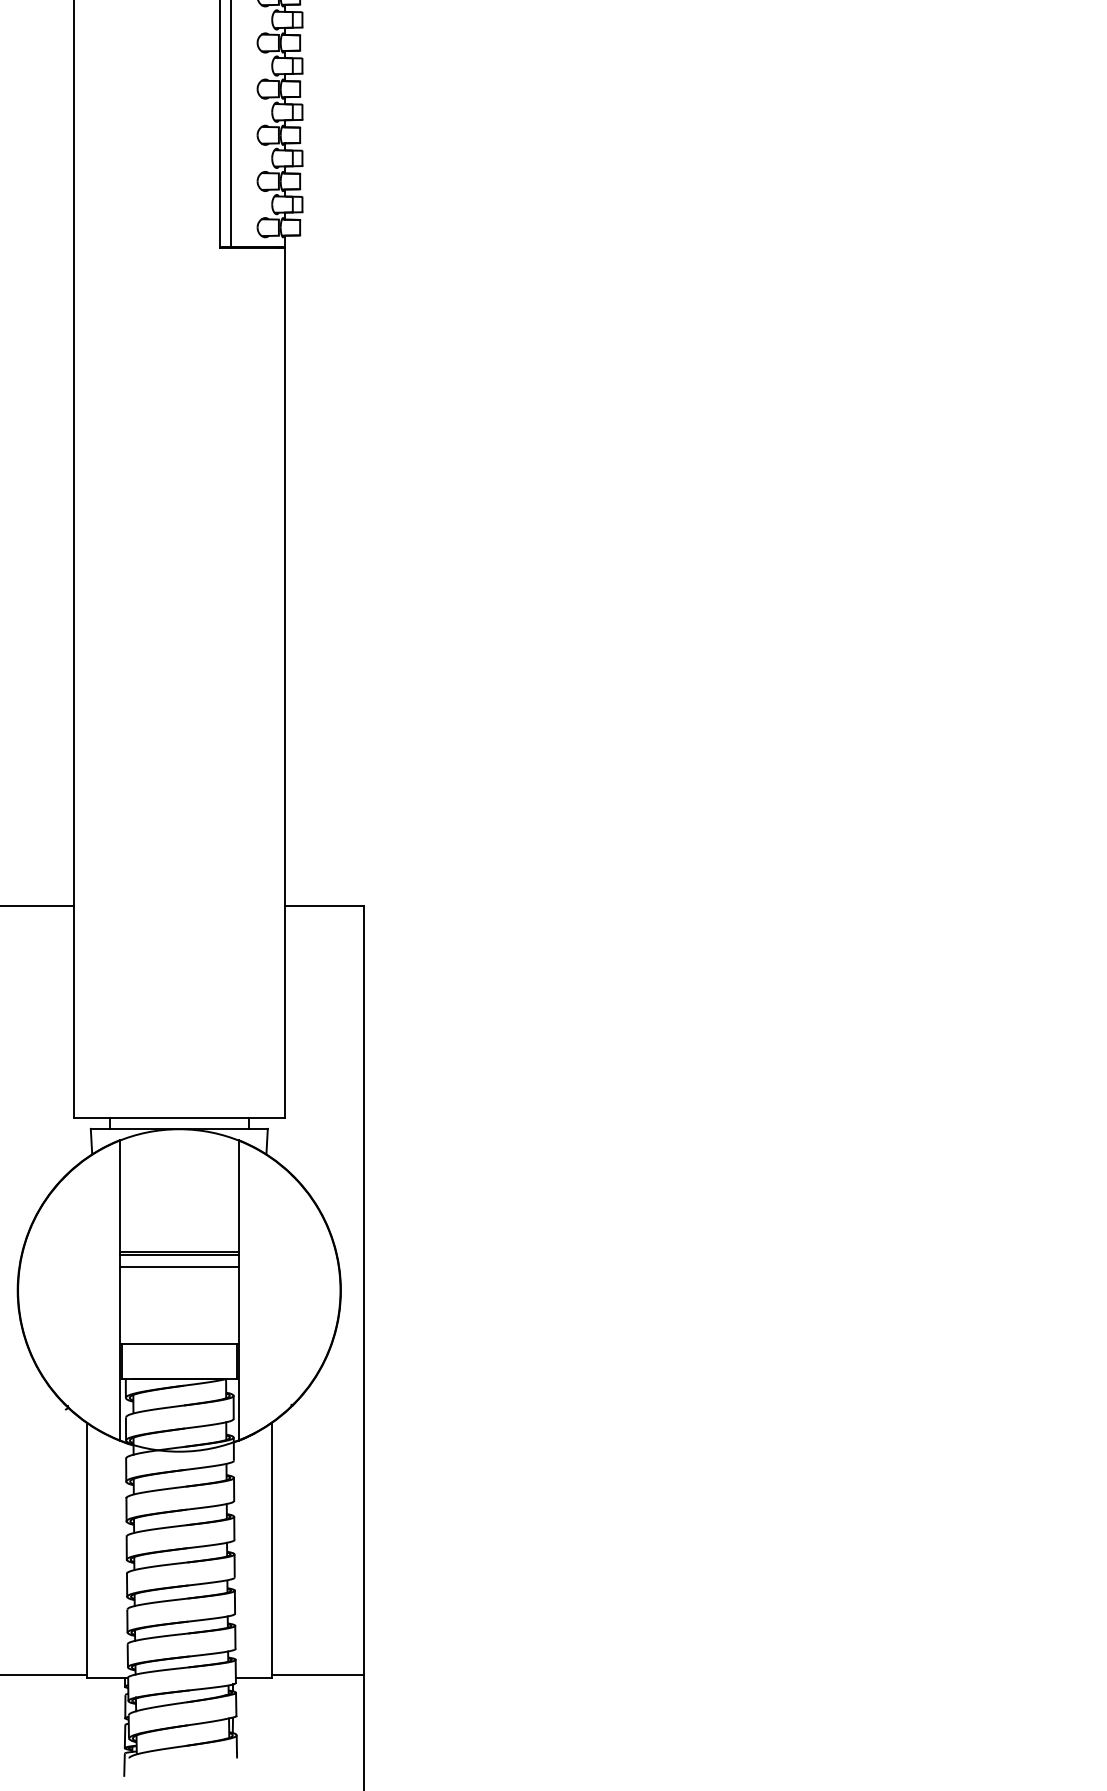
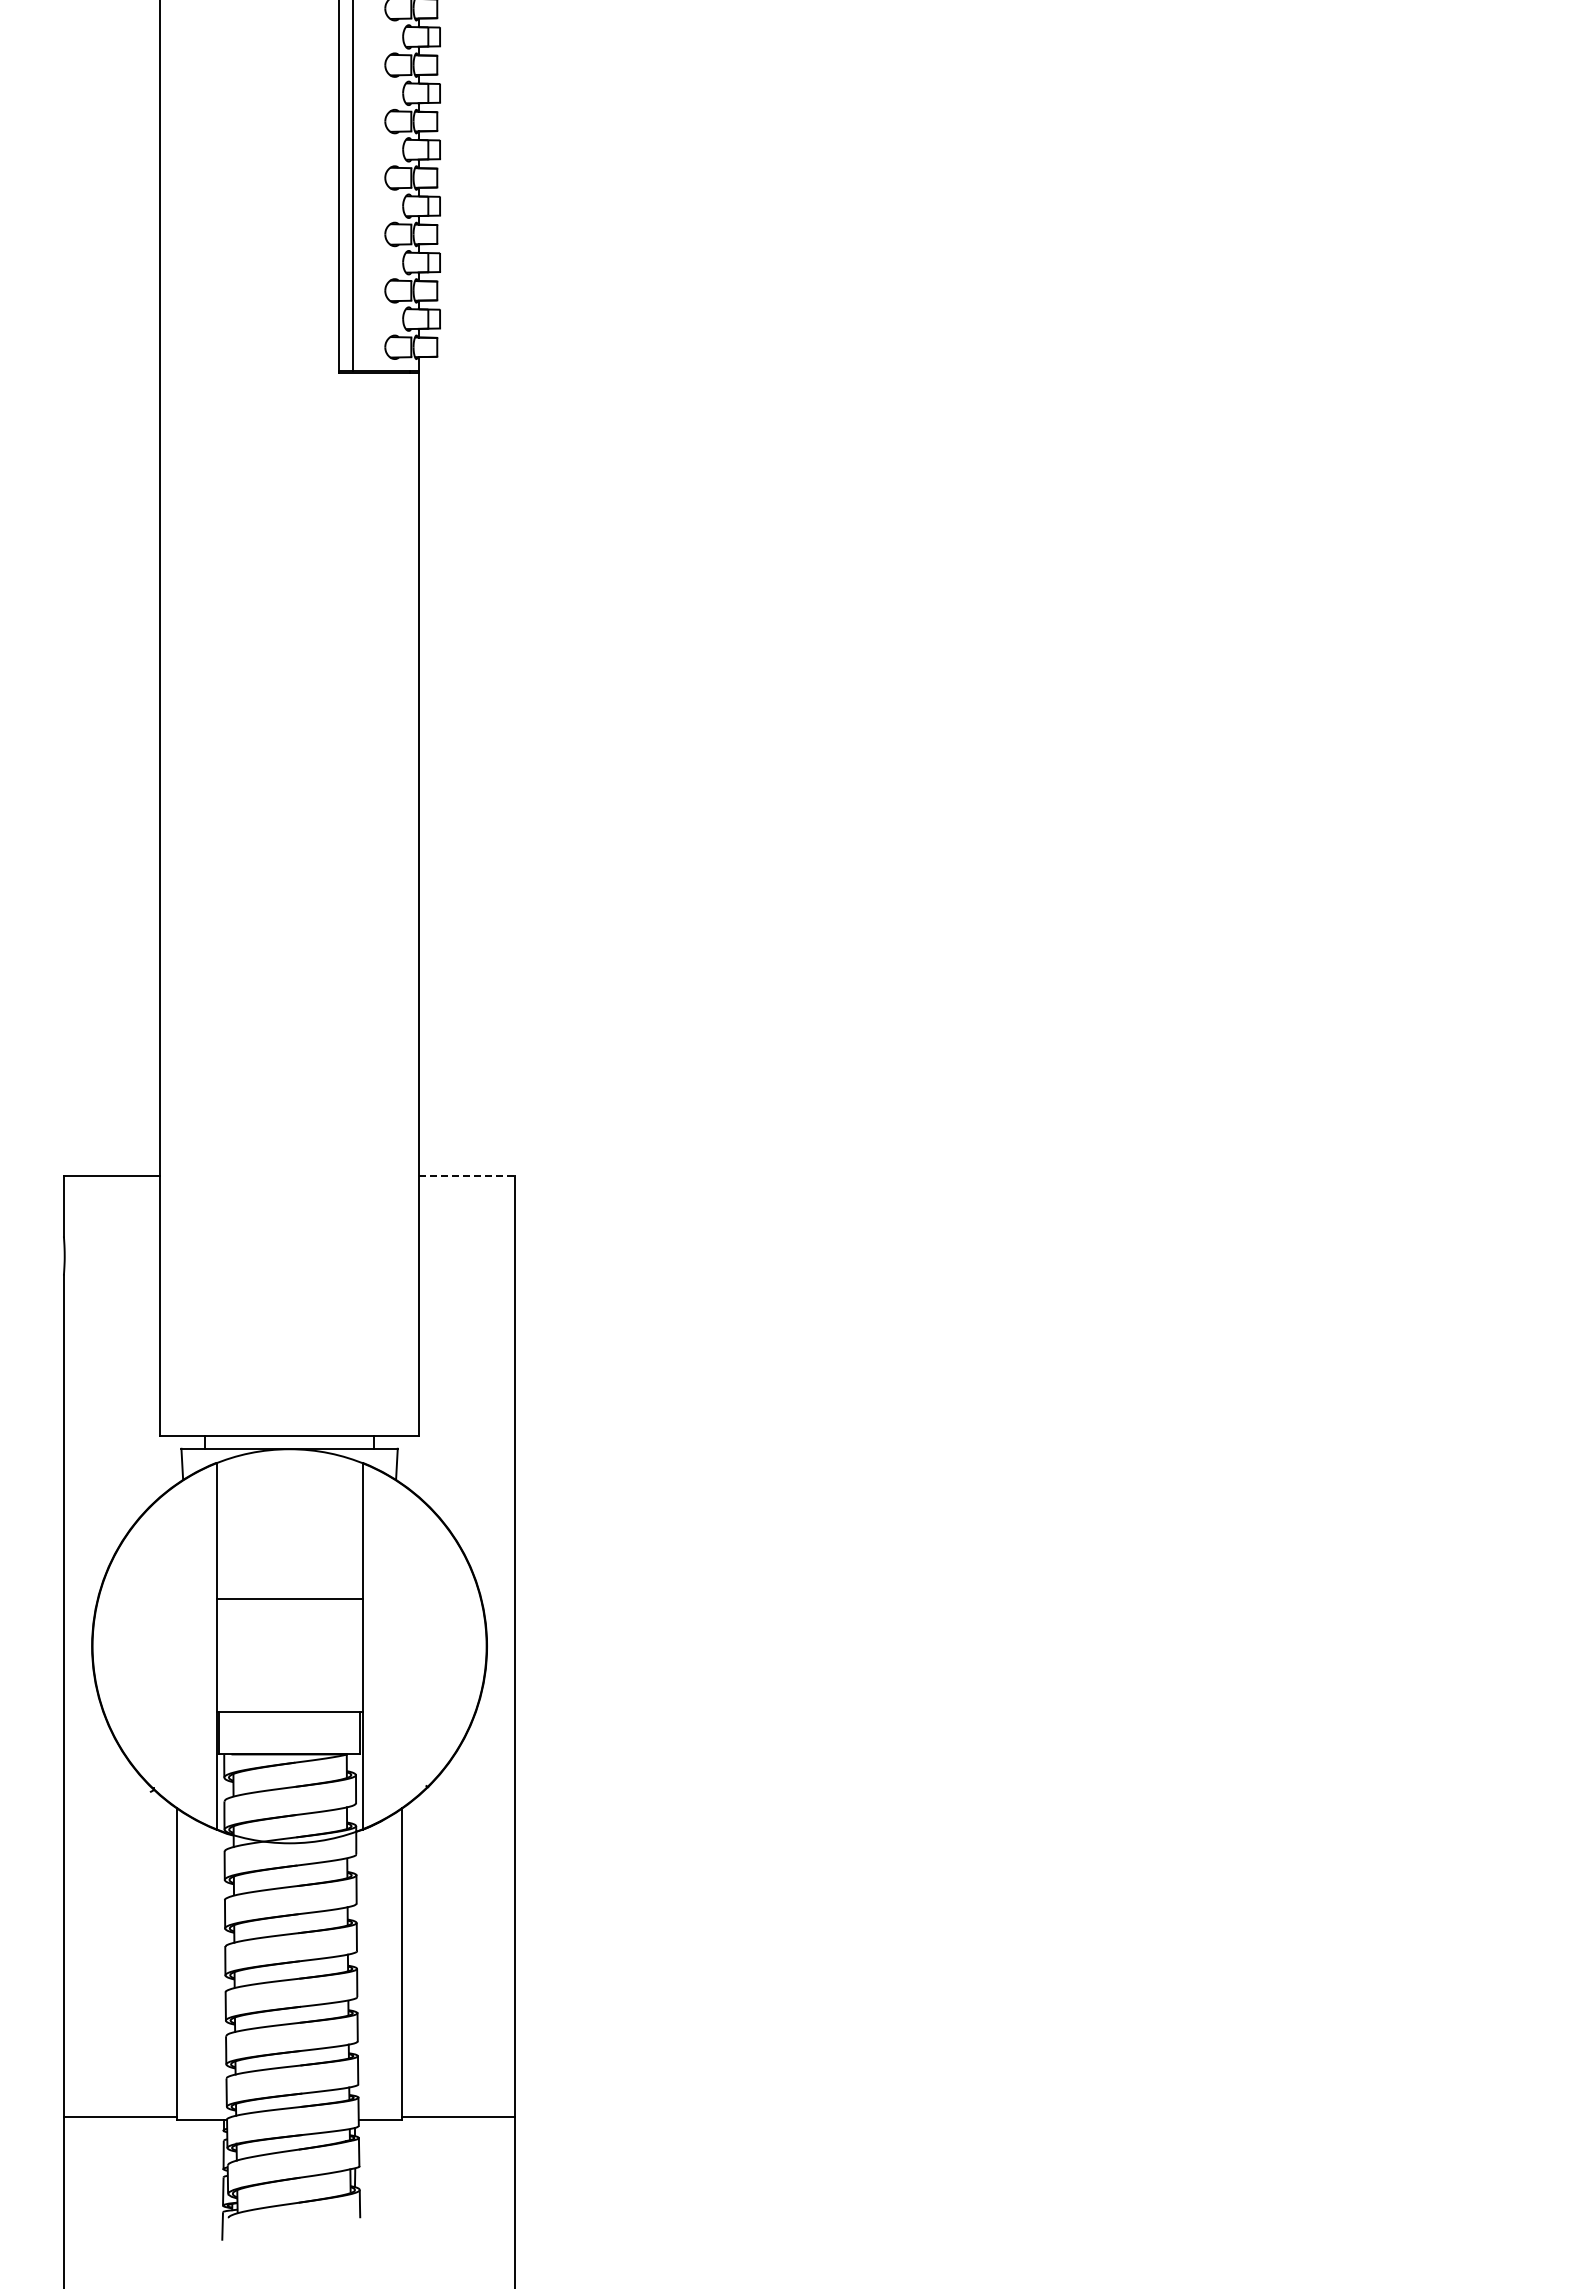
line: (324, 906) -> (467, 1176), solid -> dashed
line: (179, 1255) -> (289, 1603), removed
line: (179, 1267) -> (289, 1618), removed

